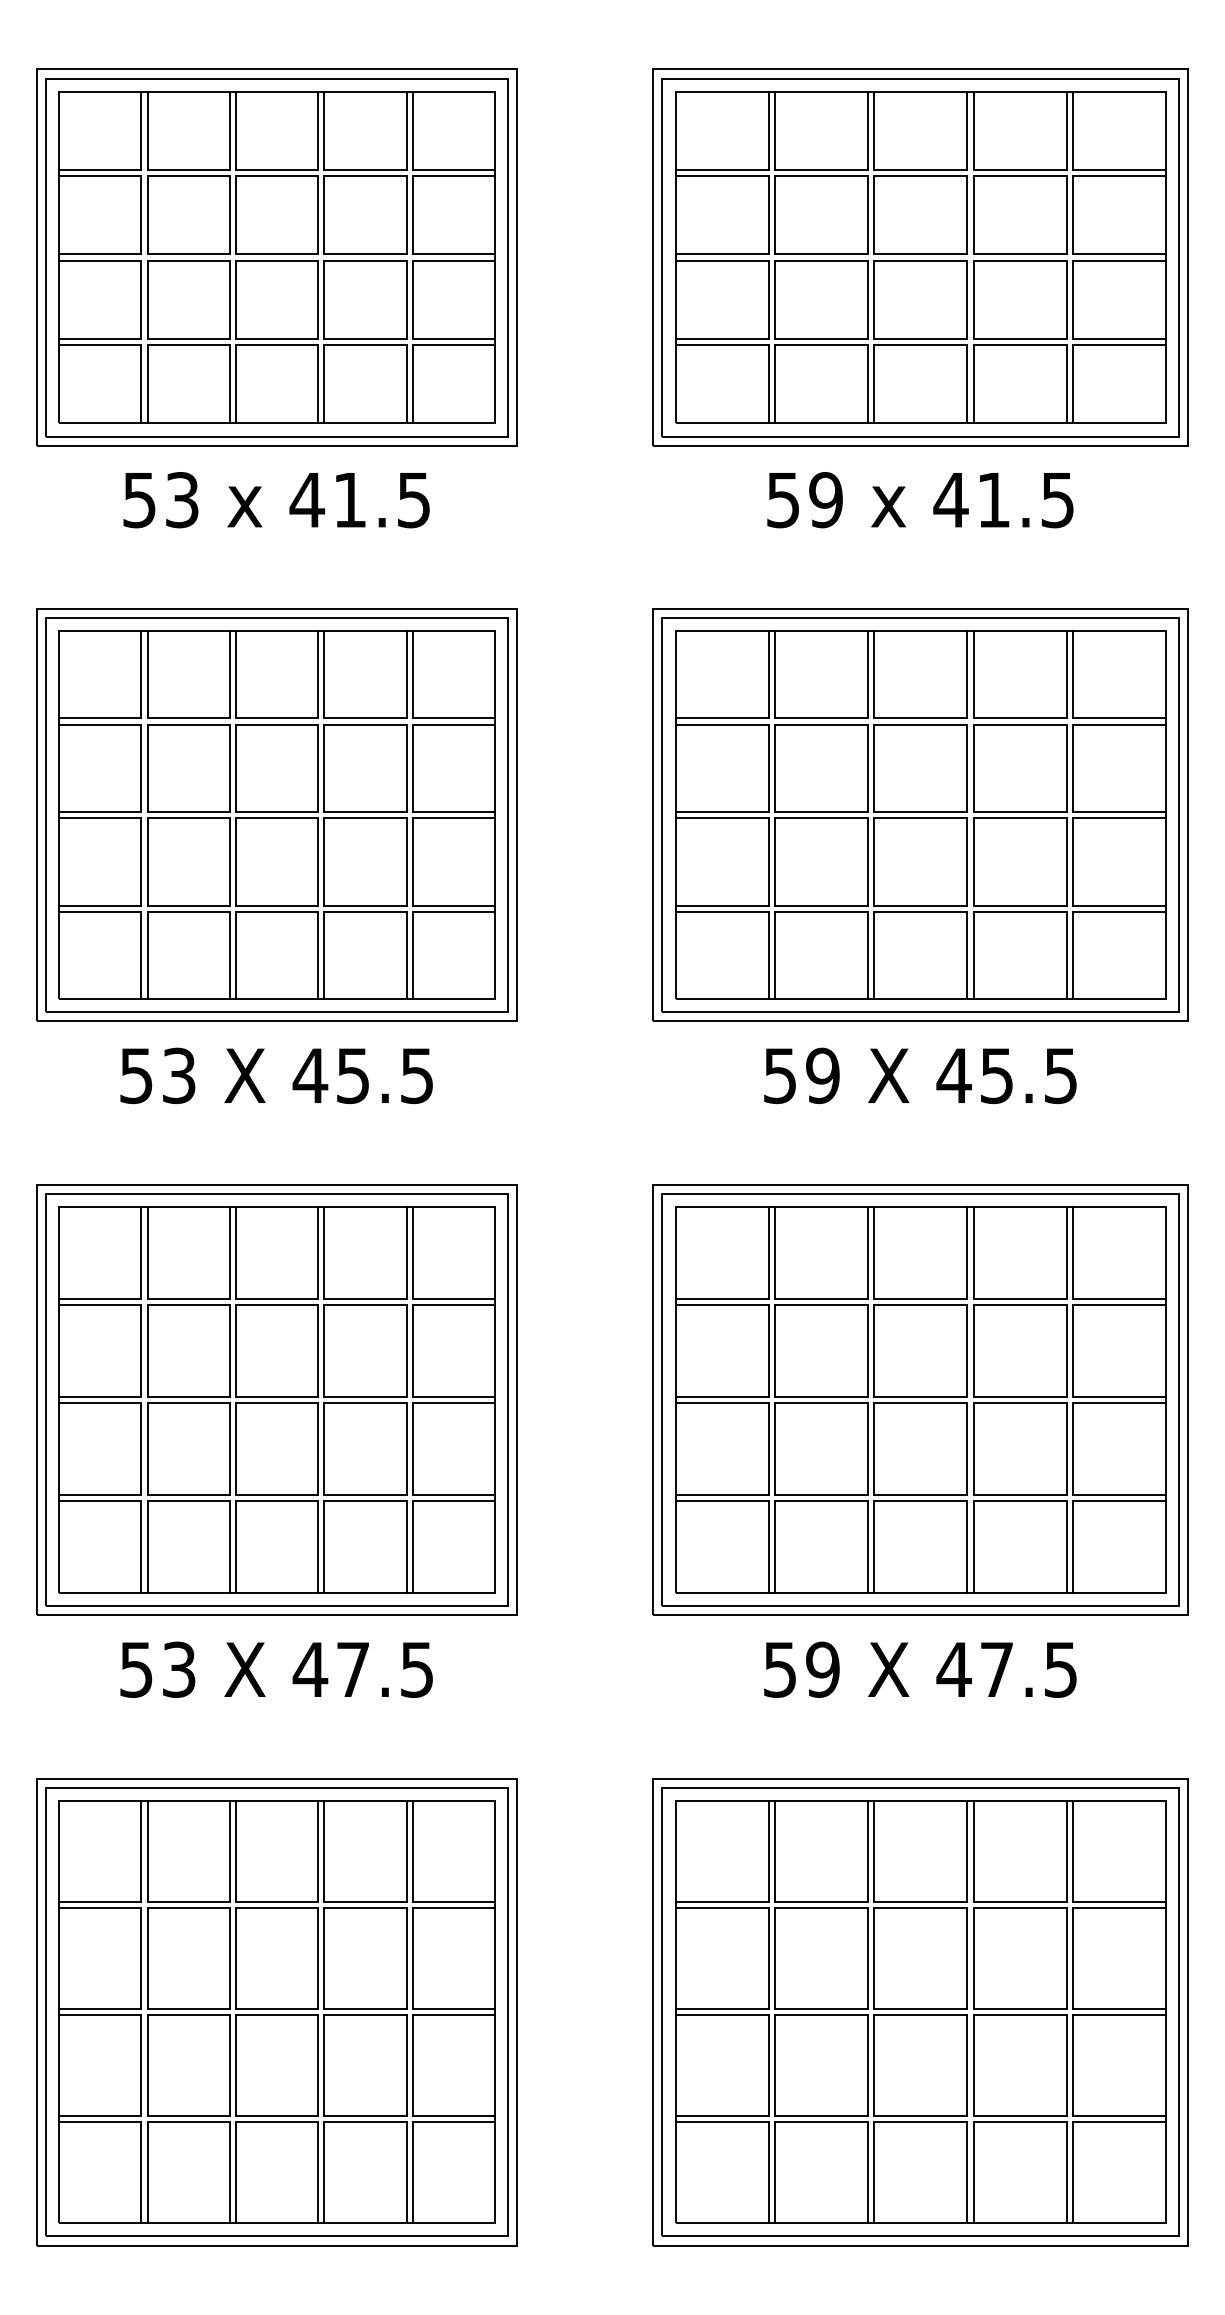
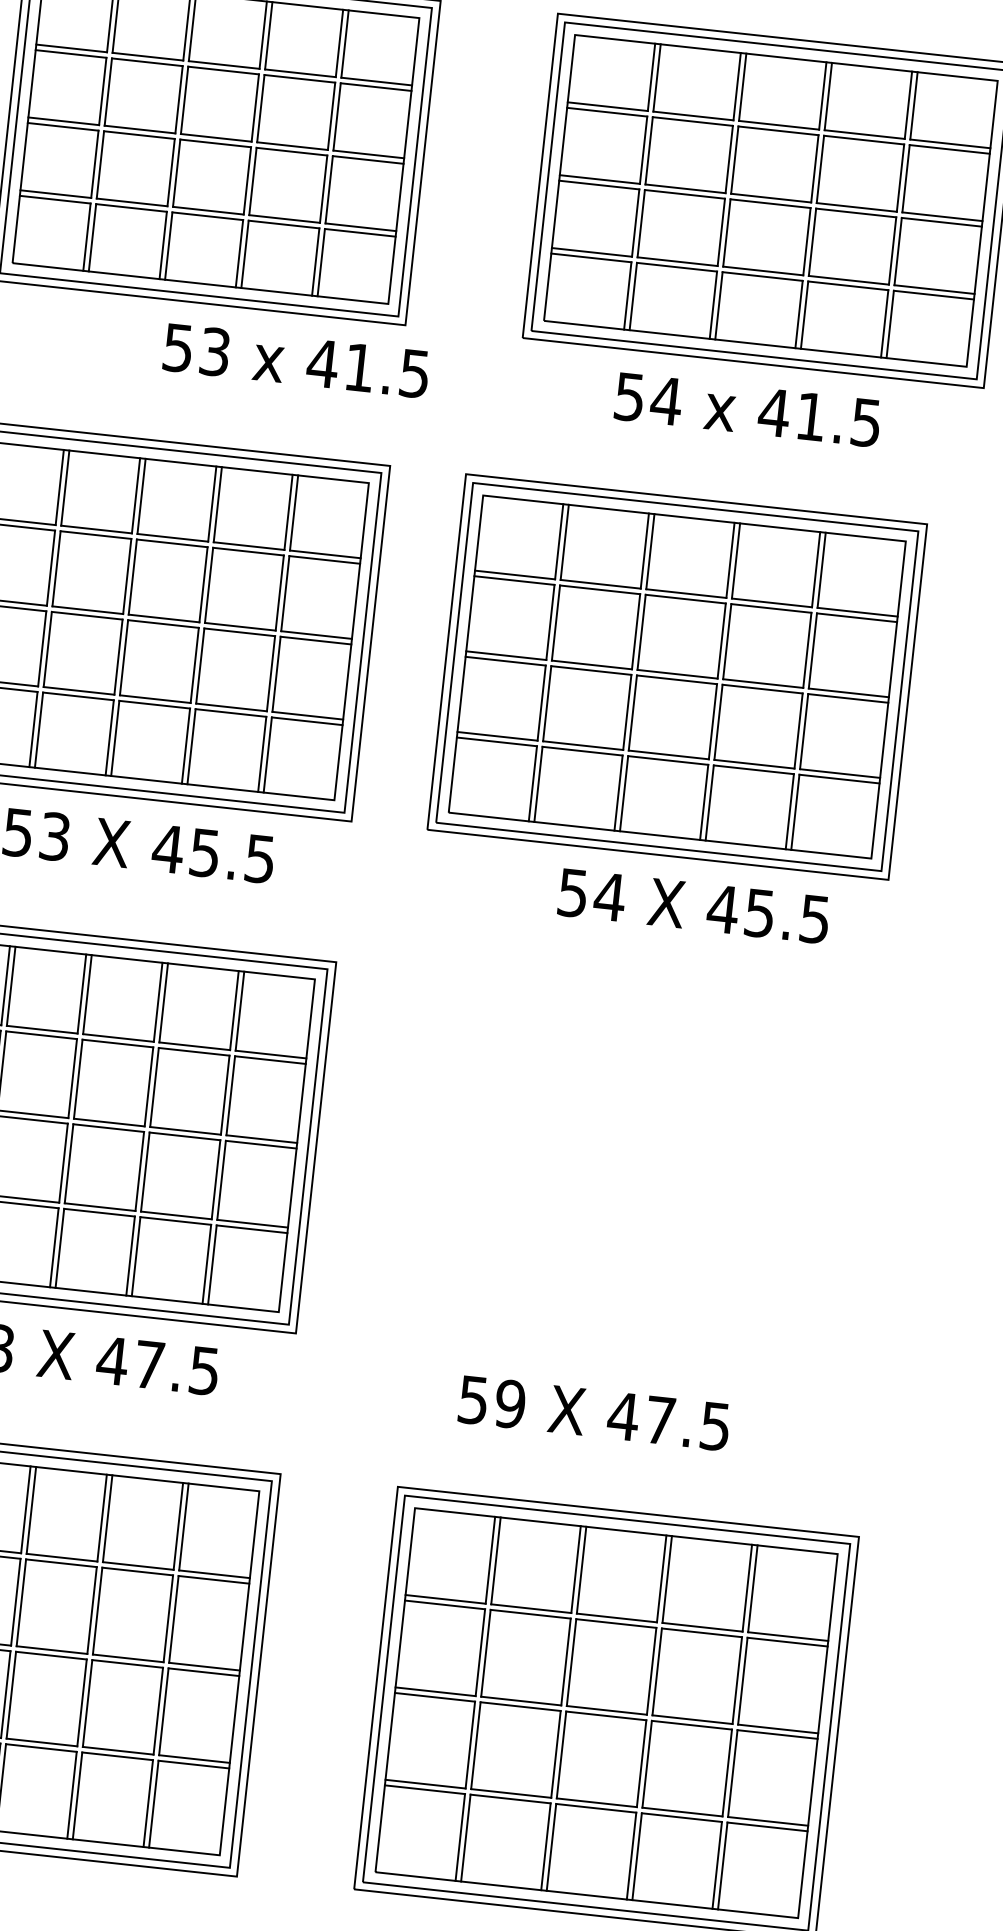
text: (276, 500) -> (296, 361), moved
text: (825, 500) -> (666, 401), 59 -> 54
part: (920, 814) -> (677, 676), moved
text: (822, 1075) -> (609, 896), 59 -> 54
part: (920, 1399) -> (663, 1185), removed
text: (920, 1669) -> (594, 1413), moved

